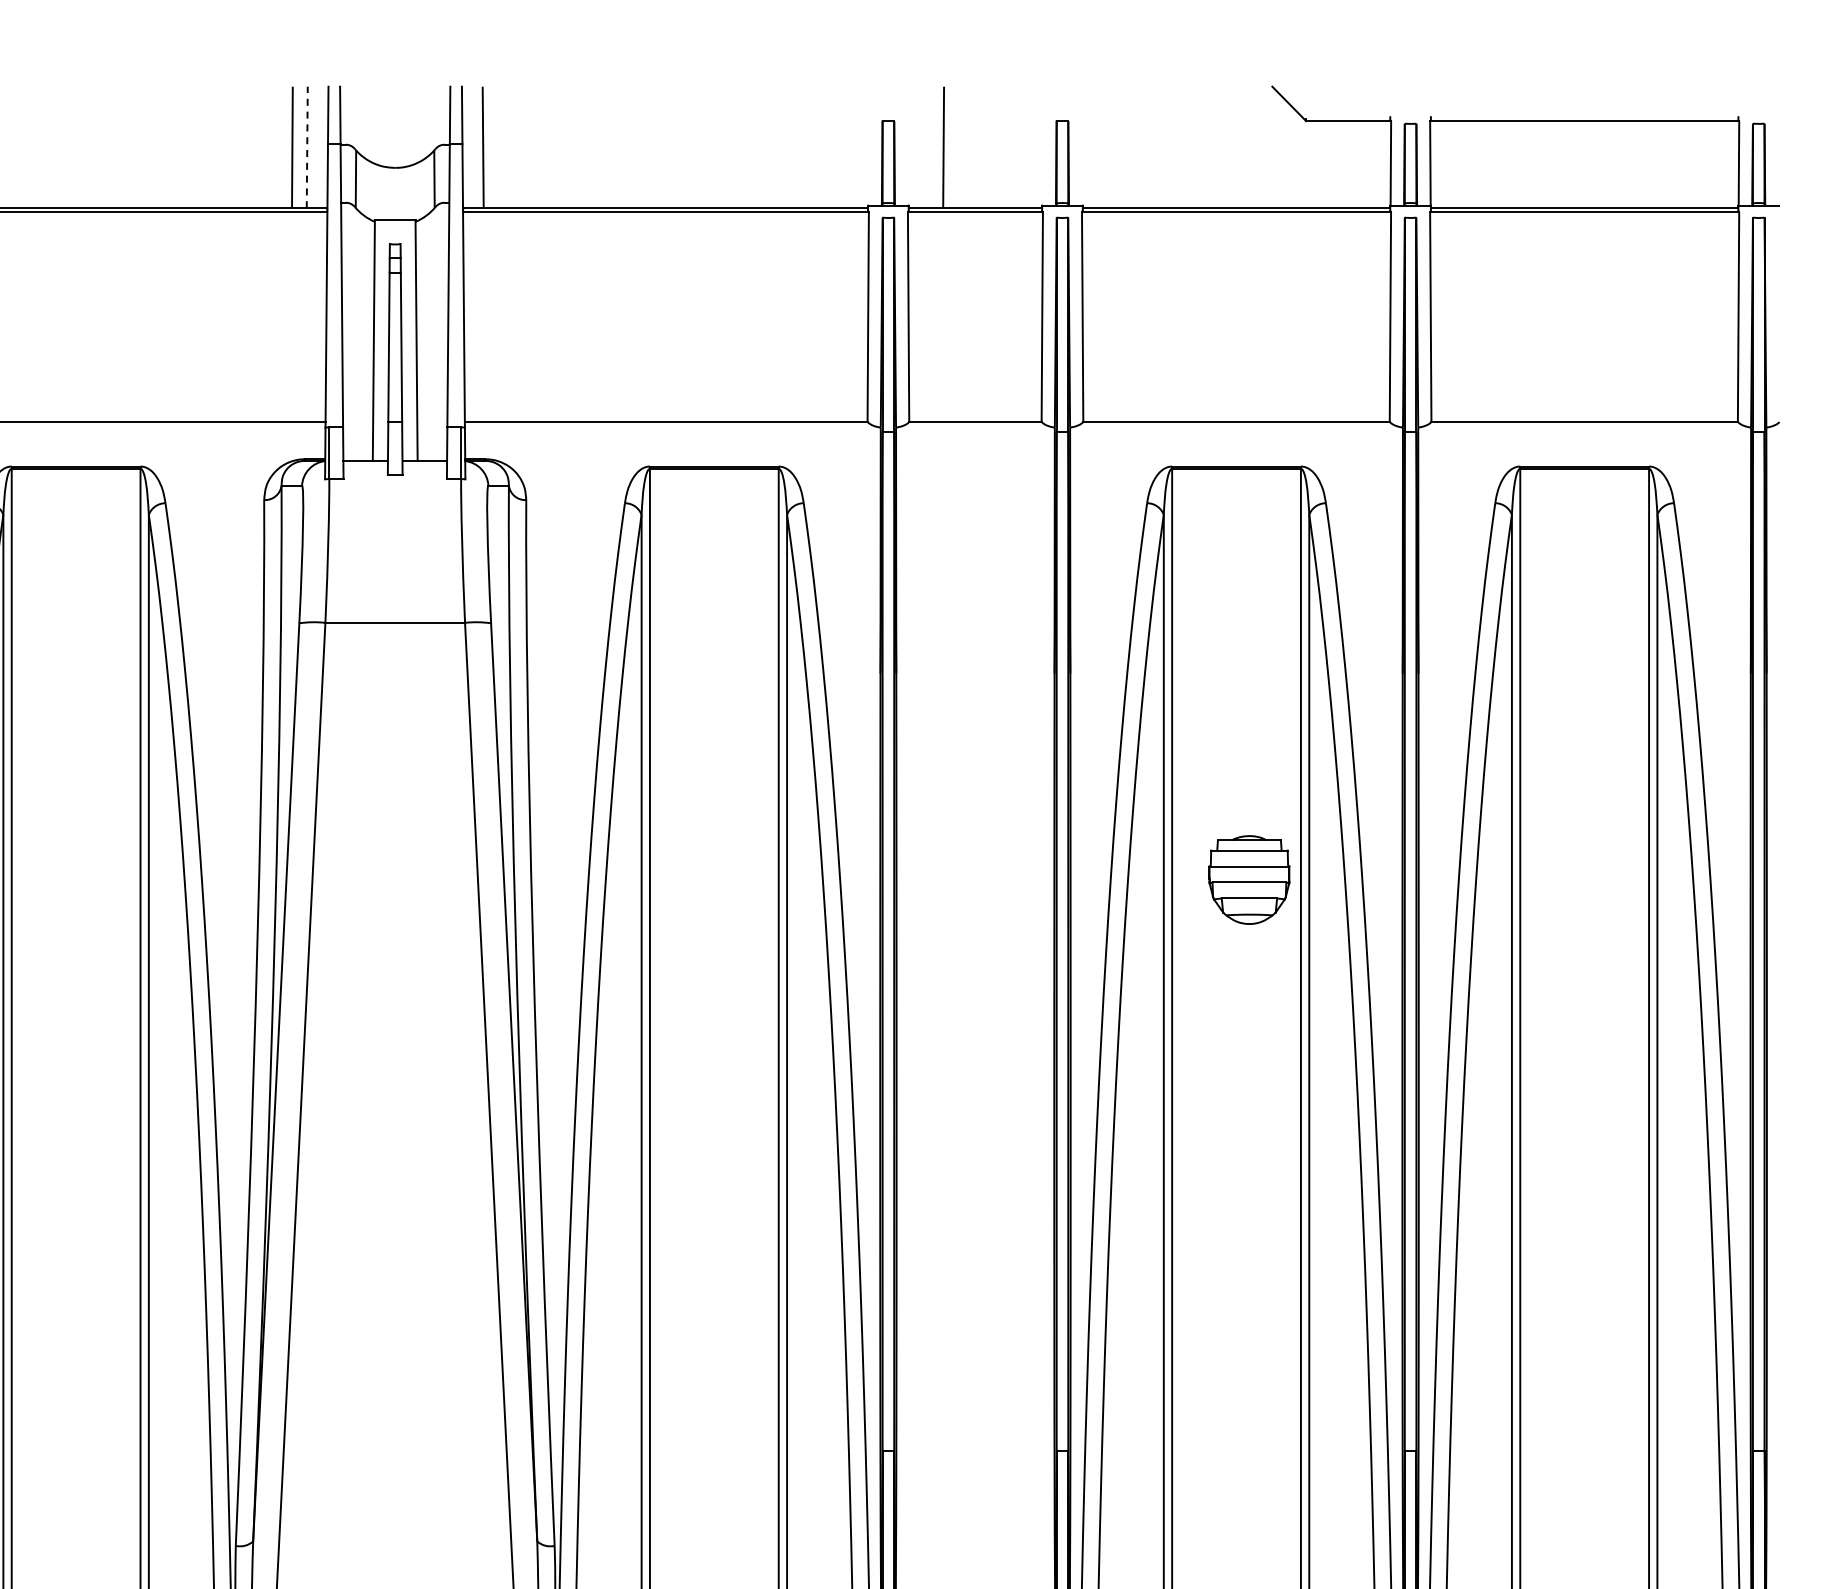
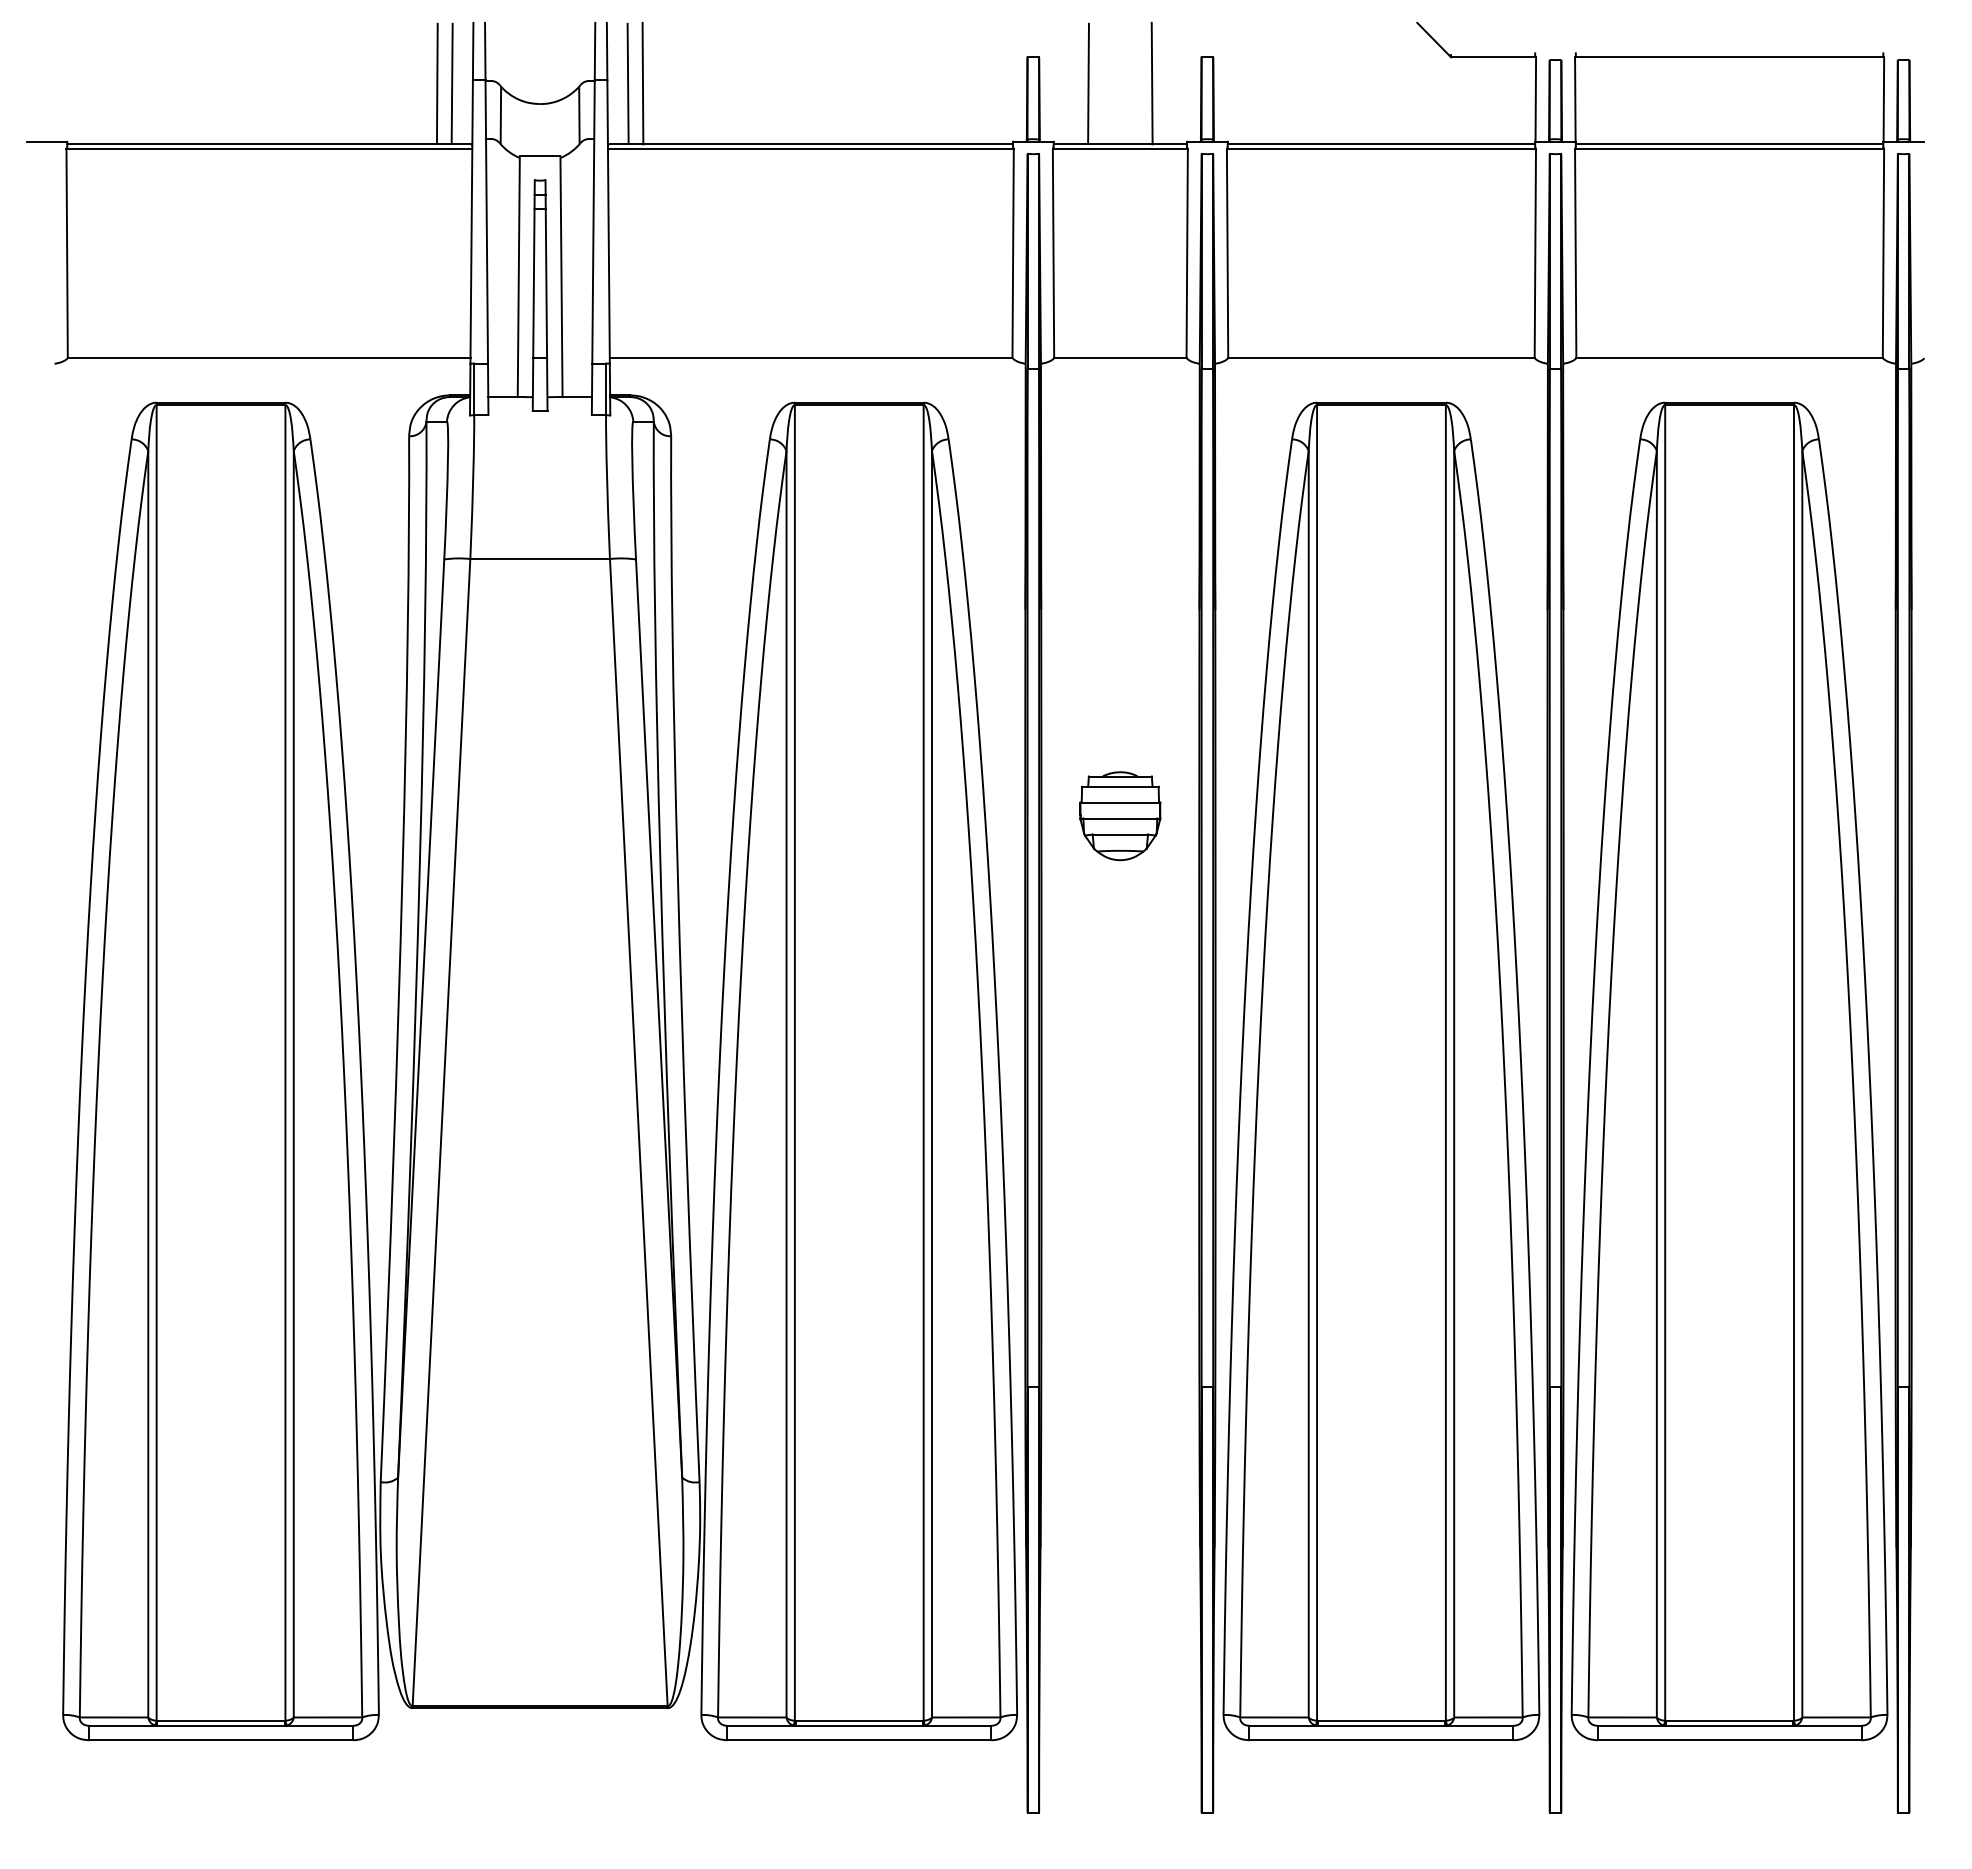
line: (307, 146) -> (452, 82), dashed -> solid
line: (497, 147) -> (642, 83), added
line: (1006, 147) -> (1151, 83), added
part: (1249, 880) -> (1120, 816), moved

